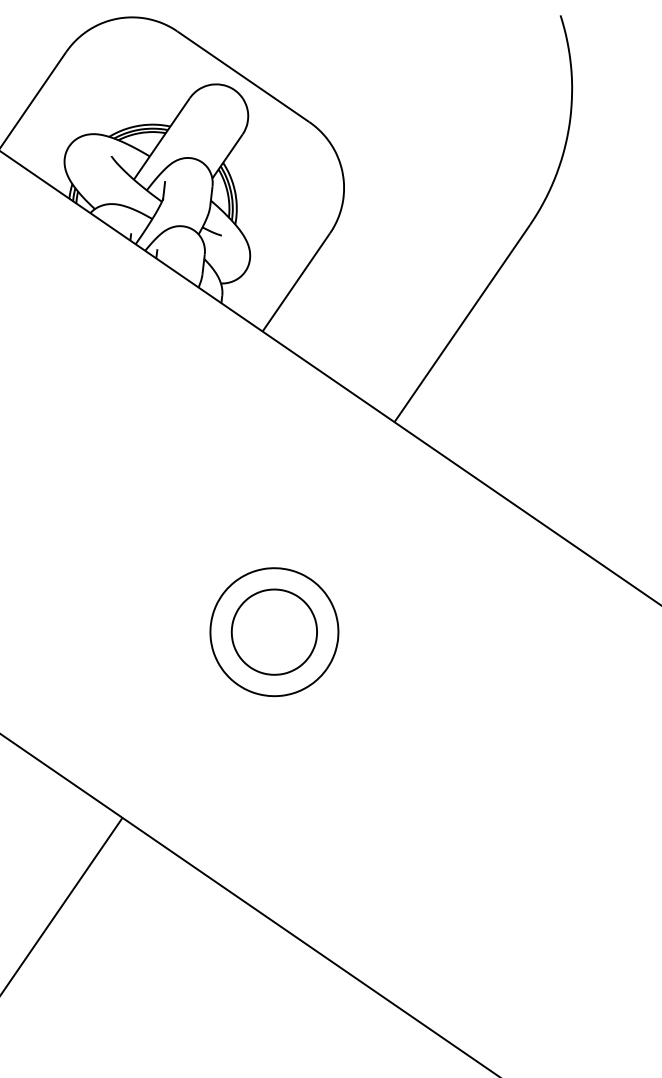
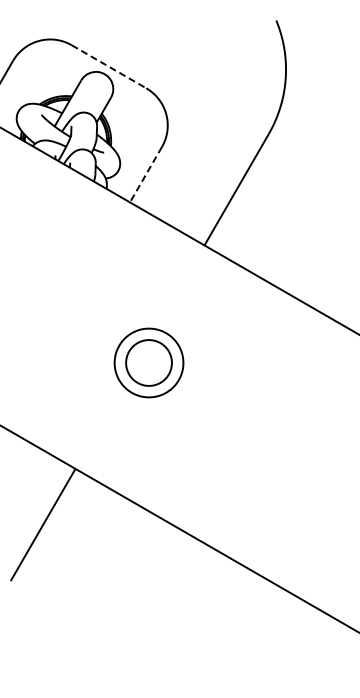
line: (244, 78) -> (109, 67), solid -> dashed
line: (297, 282) -> (146, 174), solid -> dashed

